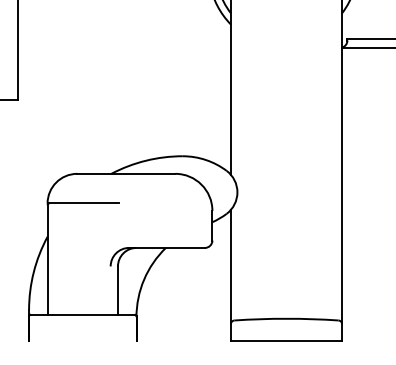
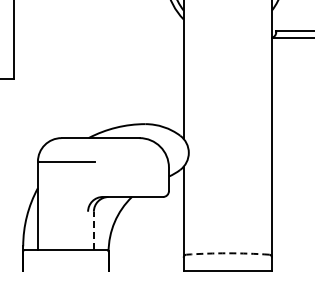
line: (117, 290) -> (93, 230), solid -> dashed
arc: (286, 318) -> (227, 253), solid -> dashed

